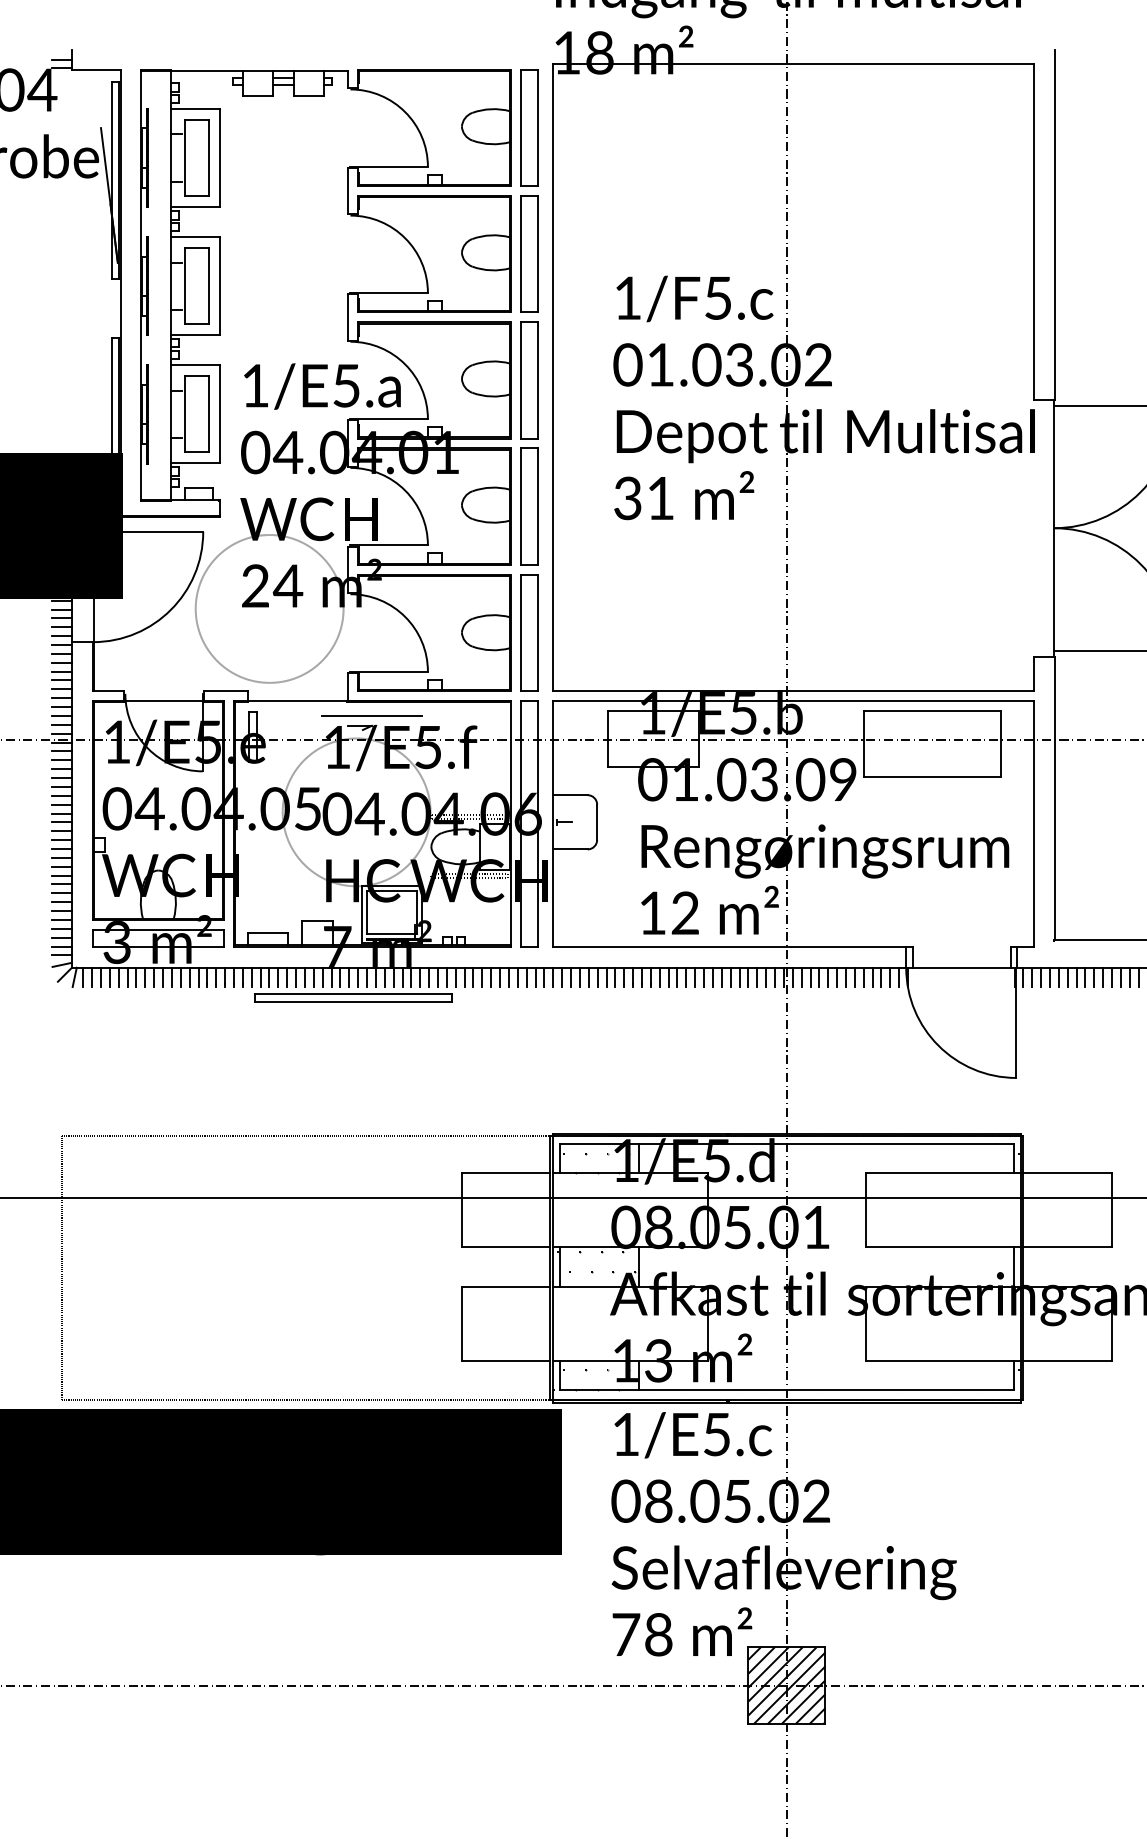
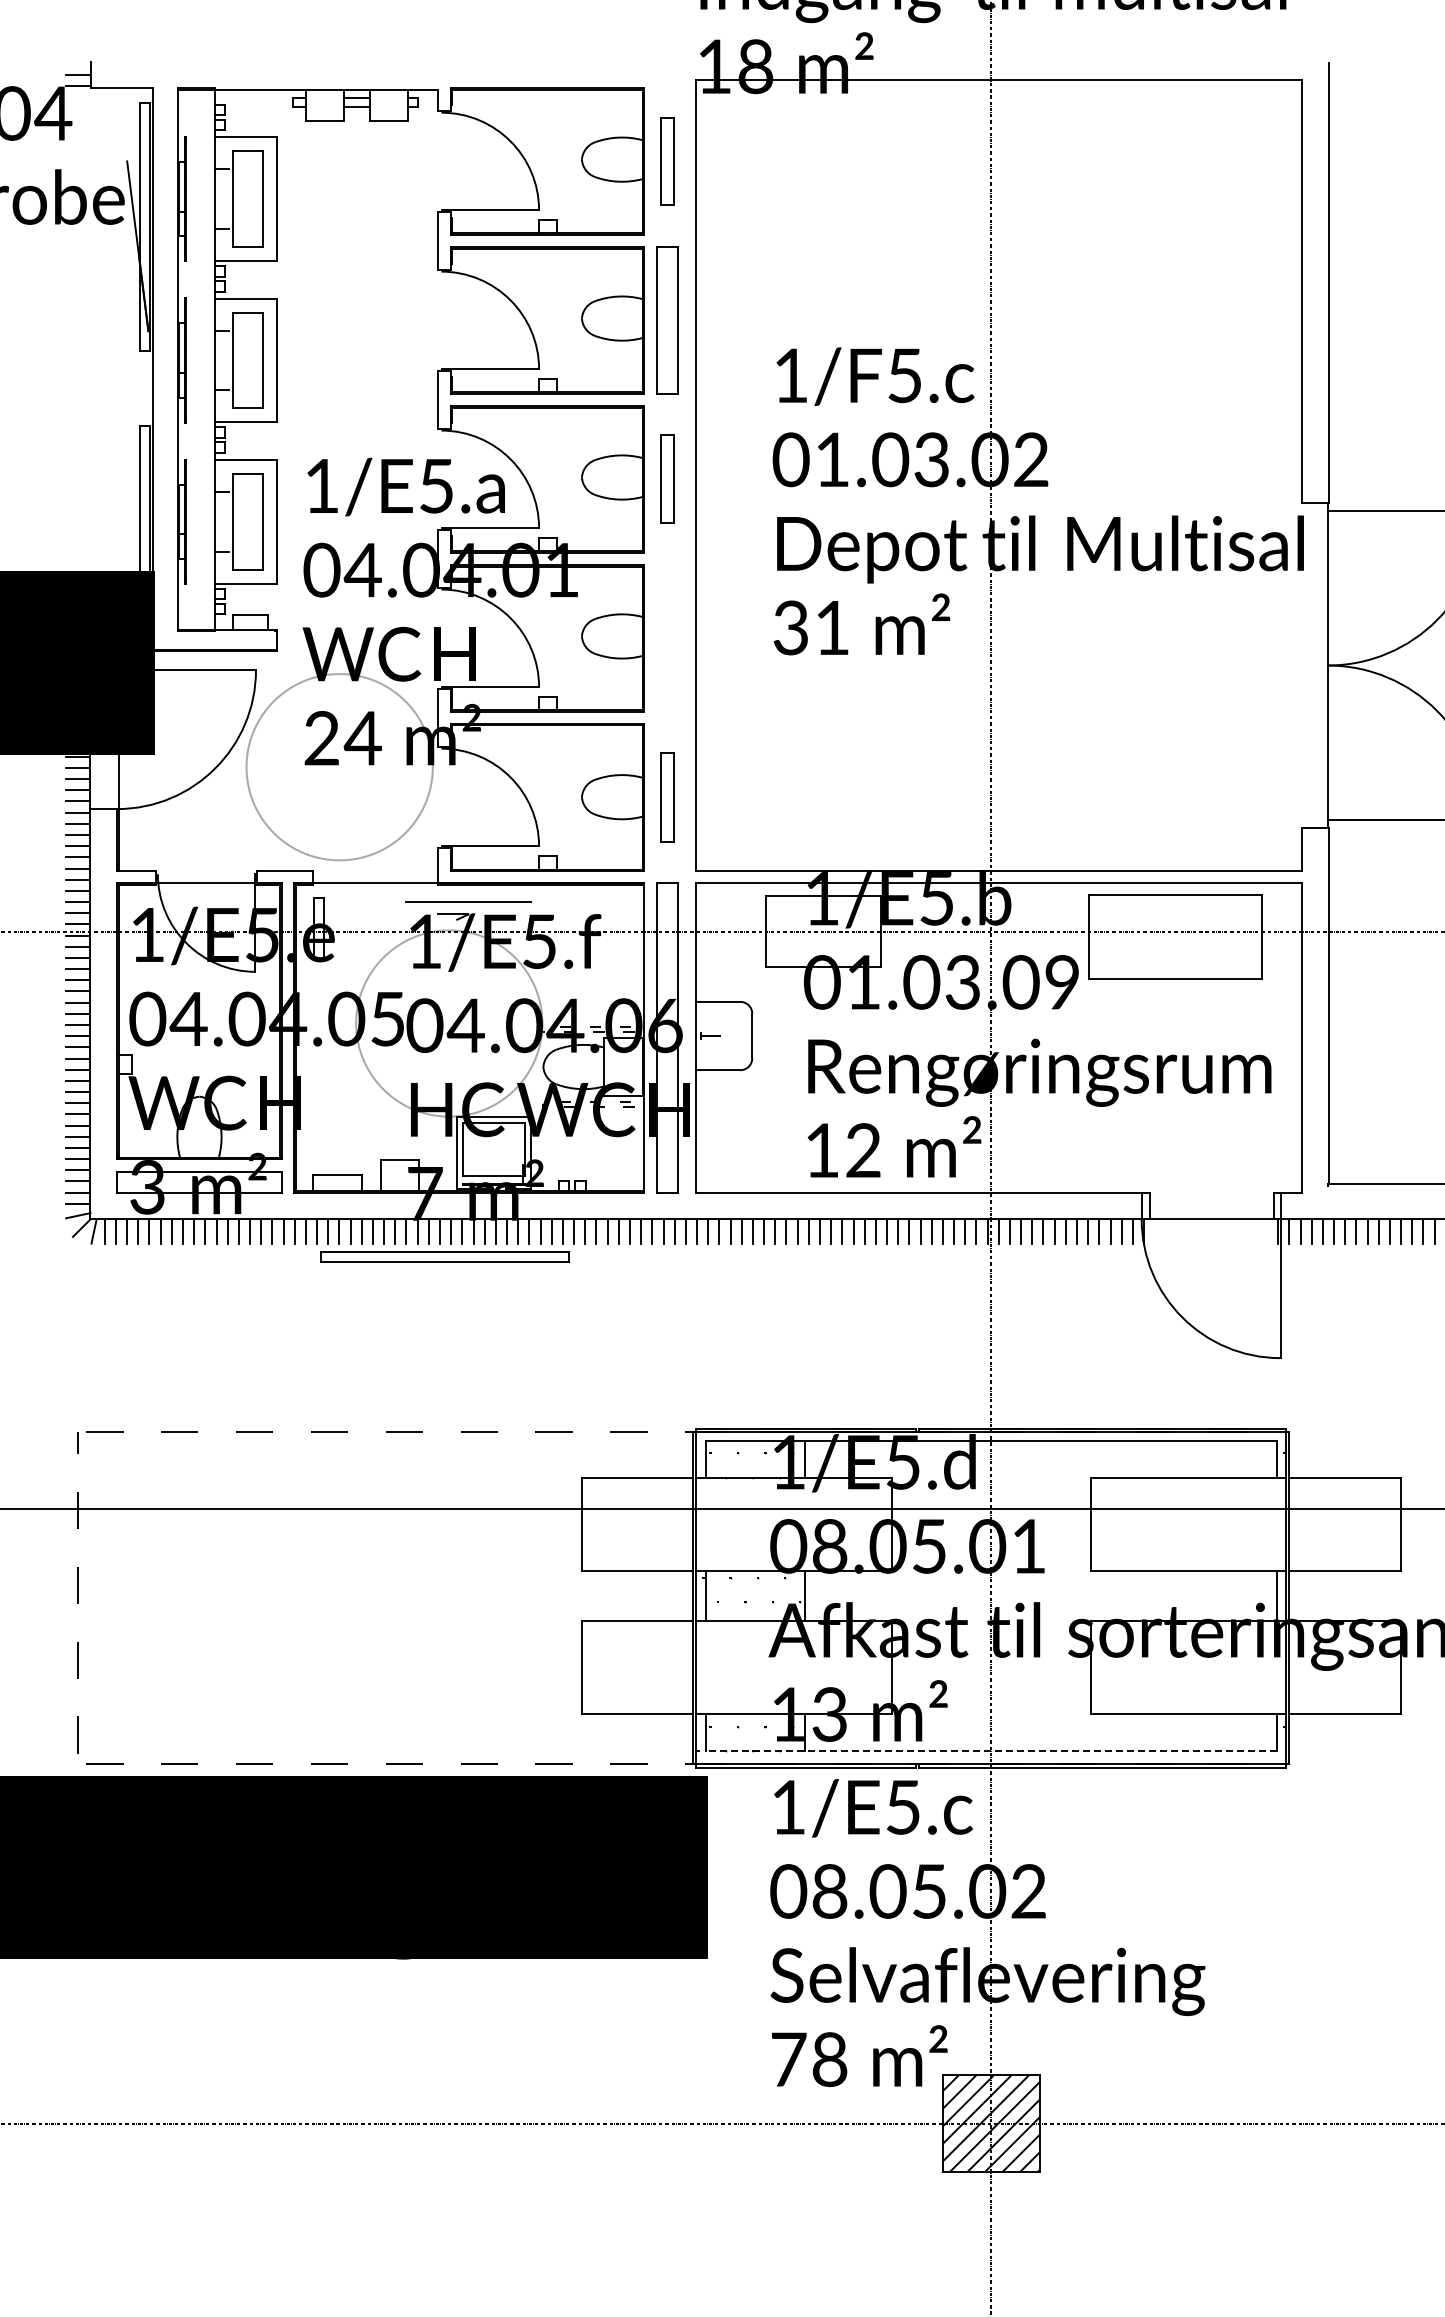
part: (529, 128) -> (667, 161), size x0.6
part: (529, 380) -> (667, 479), size x0.6
part: (529, 506) -> (667, 638), removed
part: (529, 632) -> (667, 797), size x0.6
line: (787, 1390) -> (991, 1751), solid -> dashed

